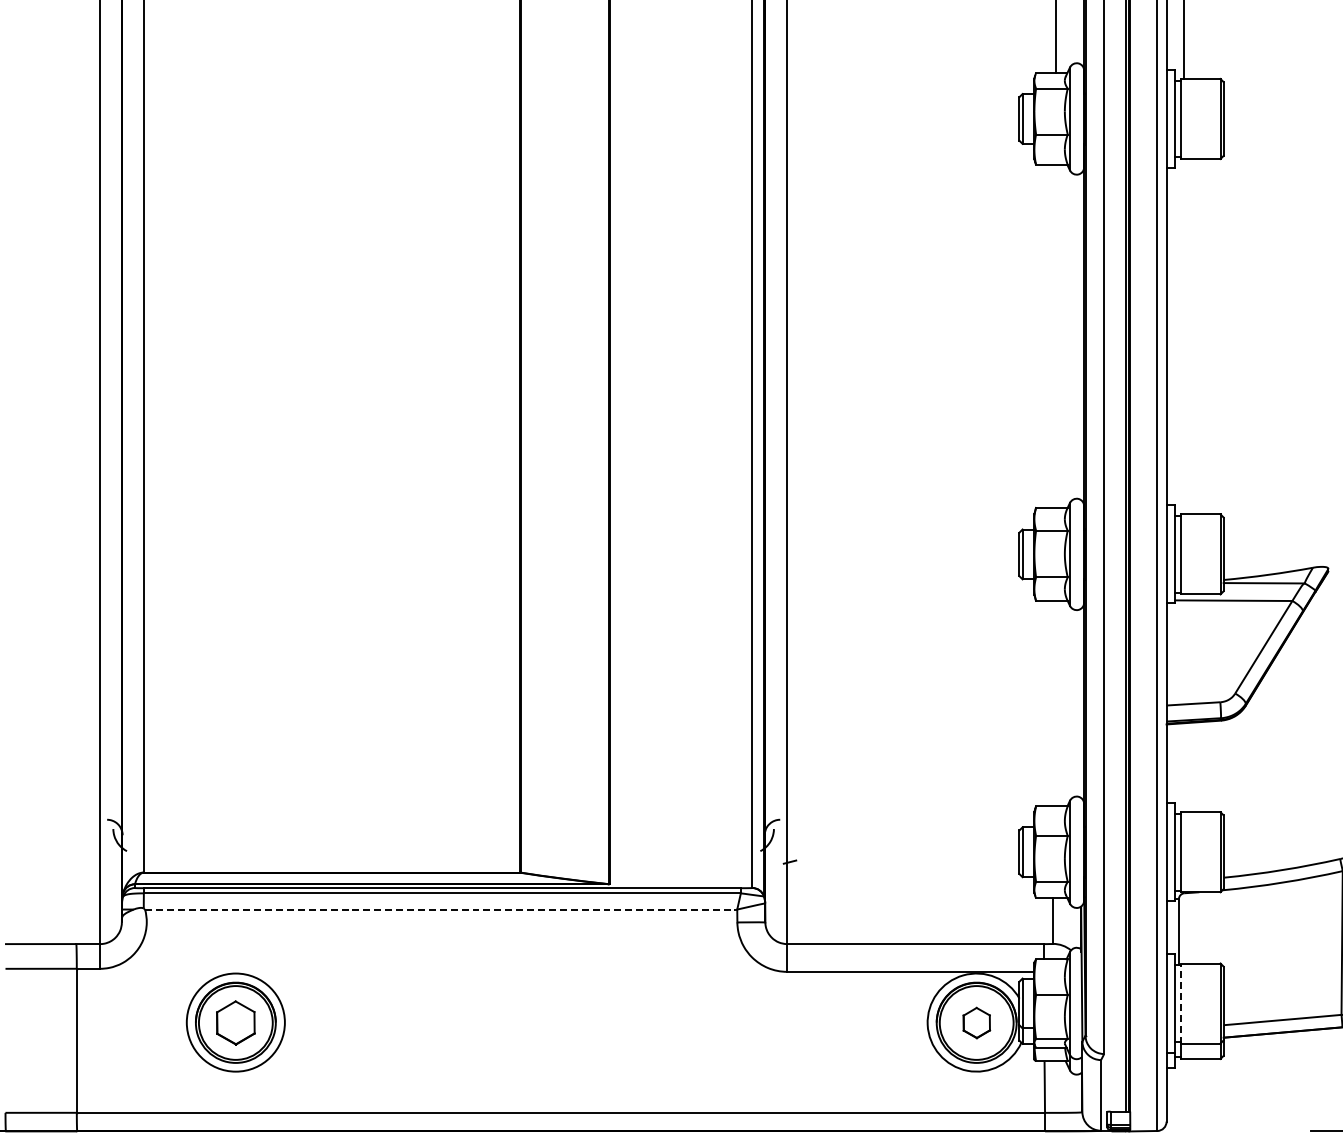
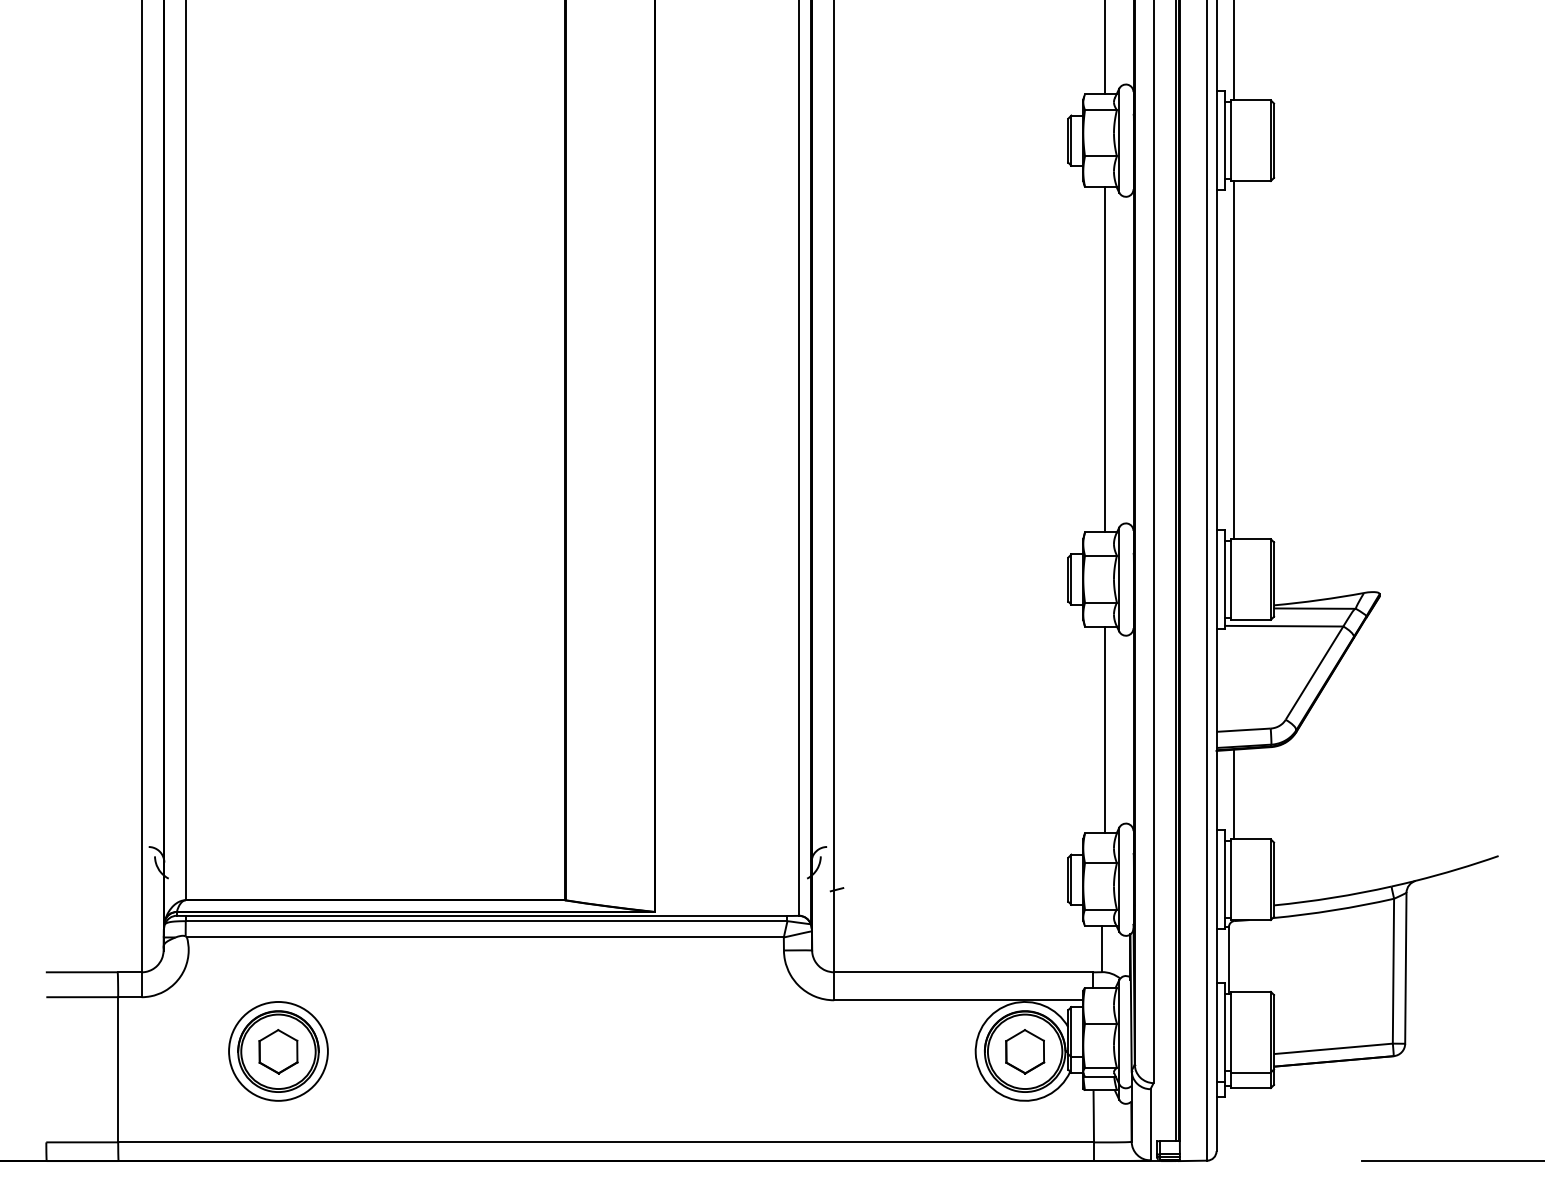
line: (1056, 336) -> (1105, 359), added
line: (1184, 337) -> (1234, 360), added
line: (1056, 703) -> (1105, 729), added
line: (1184, 767) -> (1234, 794), added
line: (441, 909) -> (485, 937), dashed -> solid
line: (1181, 1002) -> (1231, 1031), dashed -> solid
part: (977, 1022) -> (1025, 1051), size x1.43

